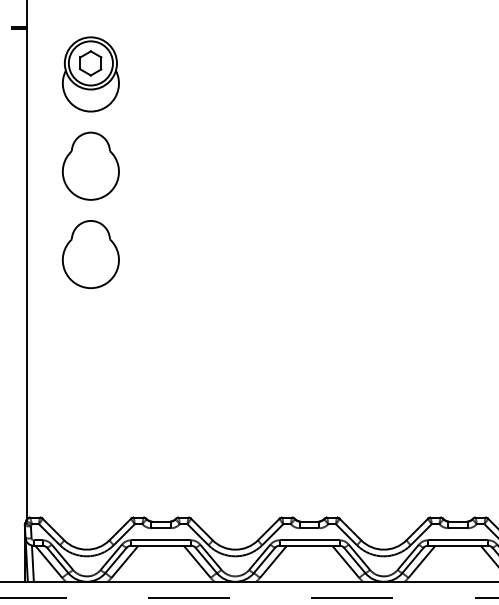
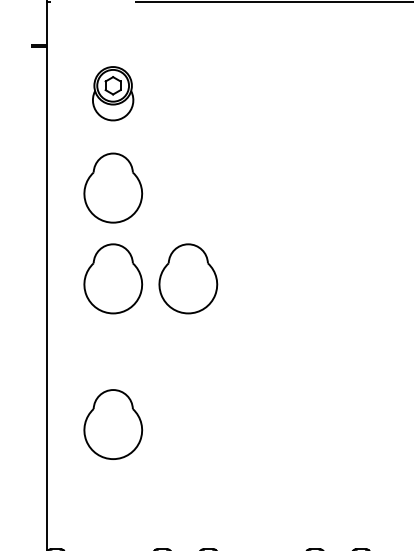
part: (90, 74) -> (112, 93), size x0.7
part: (163, 254) -> (187, 278), added
part: (90, 395) -> (112, 423), added

